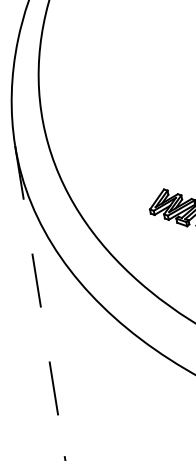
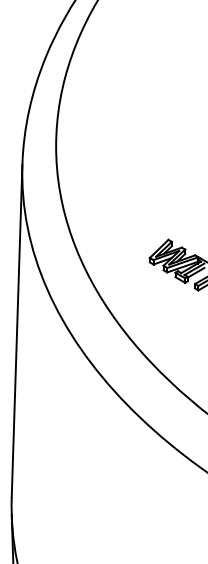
line: (40, 301) -> (17, 331), dashed -> solid

